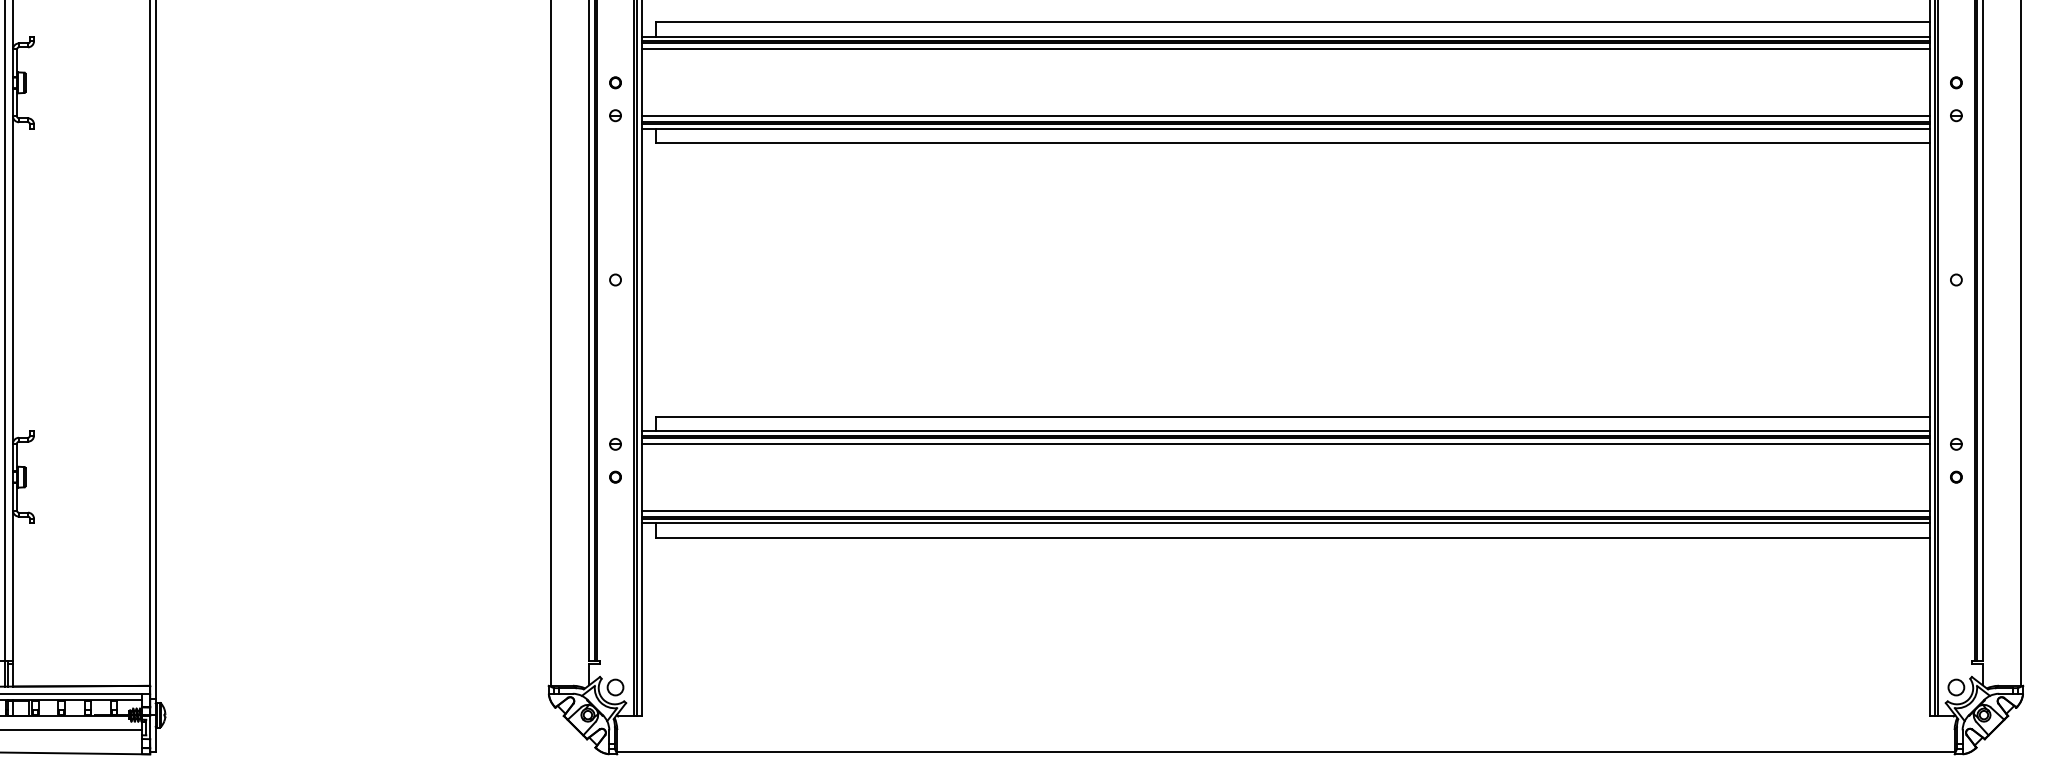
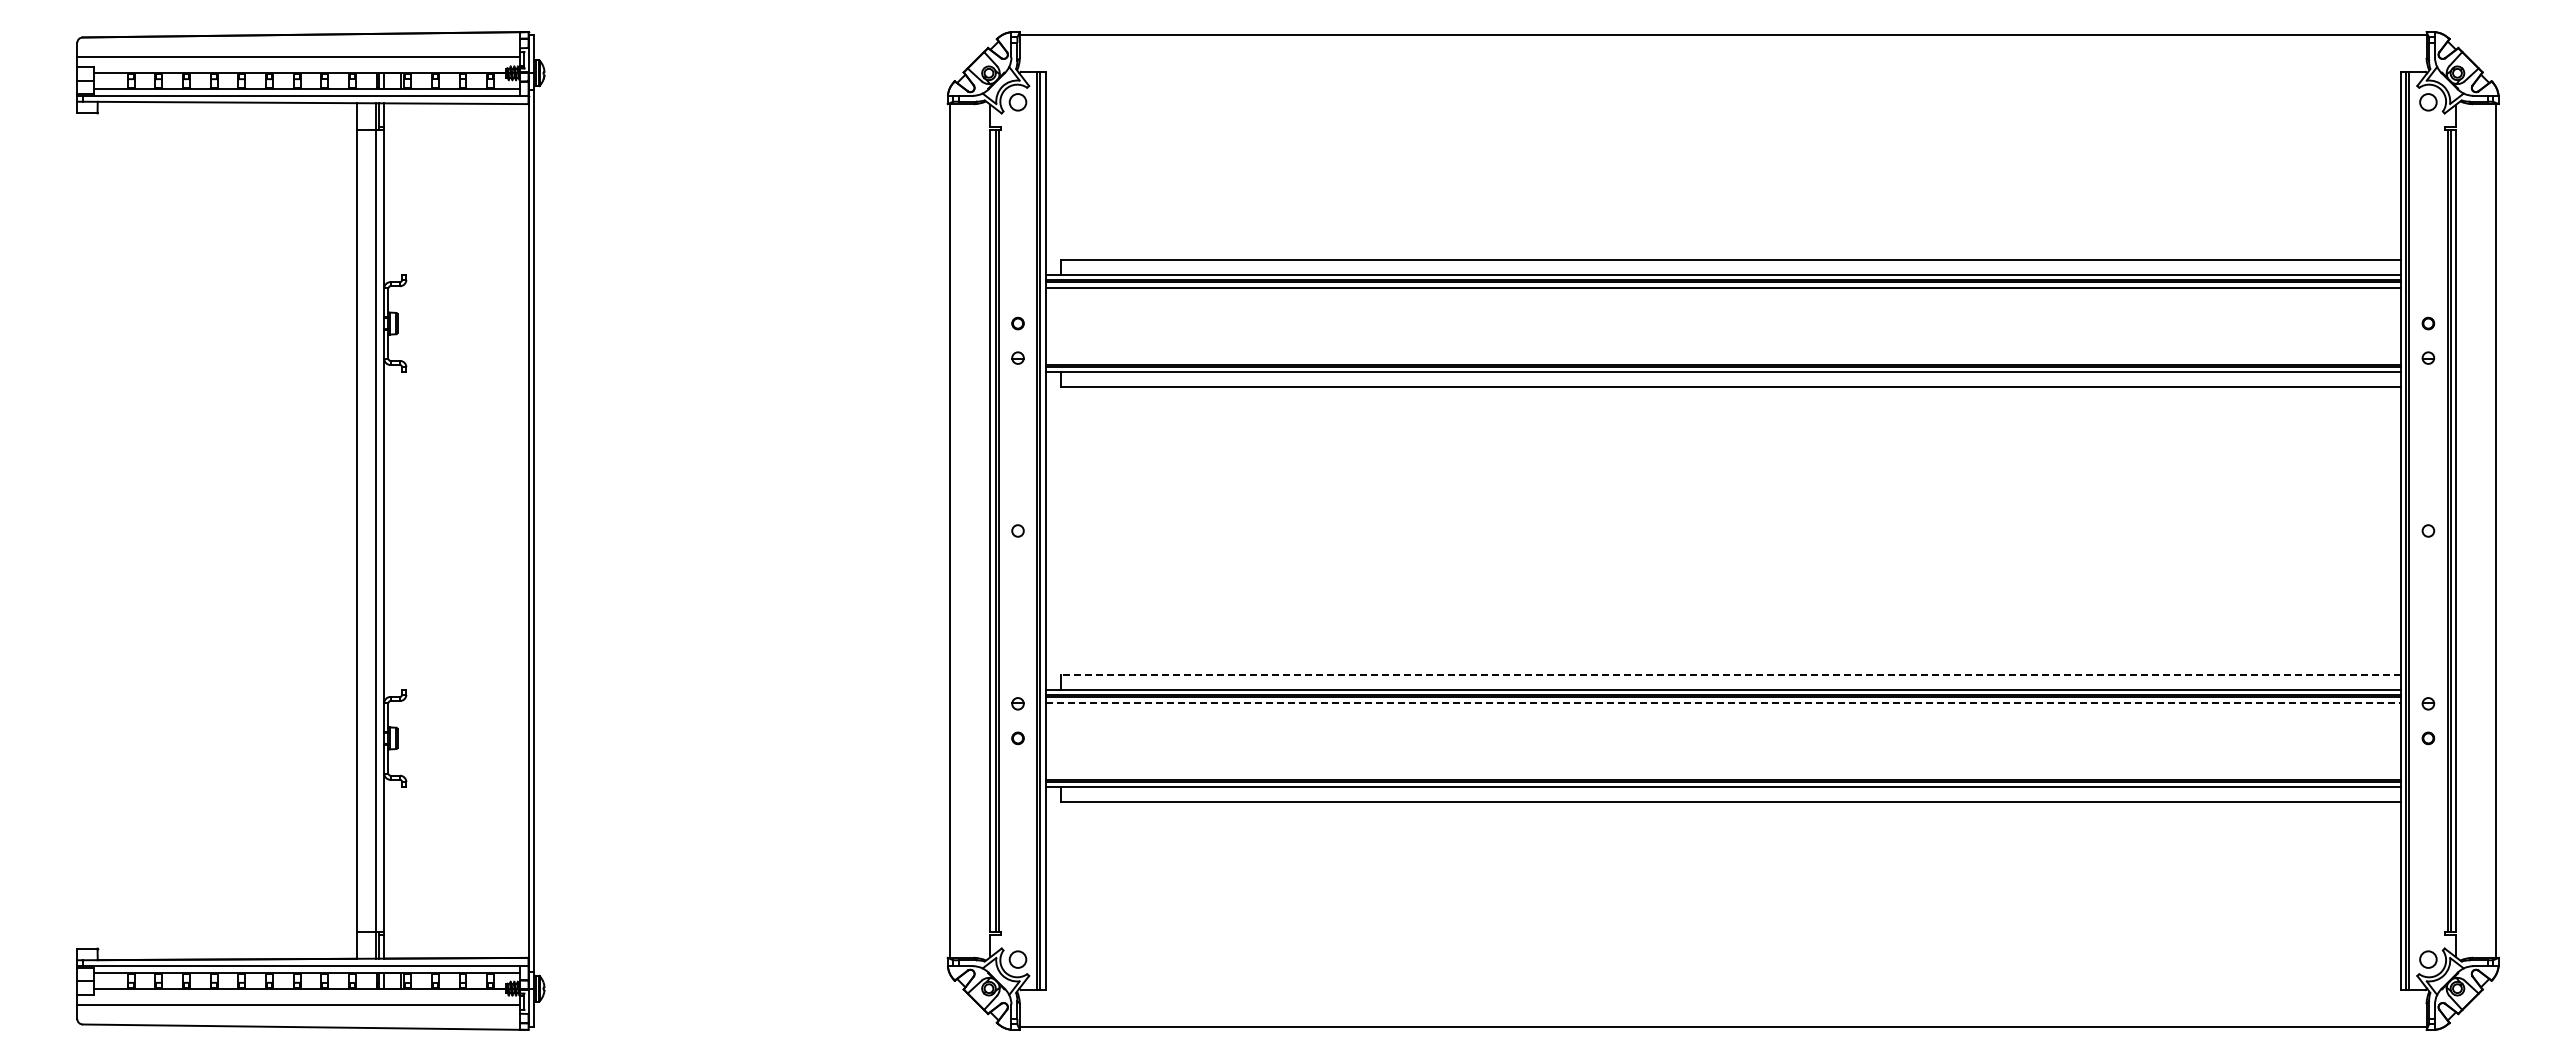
line: (1285, 116) -> (1722, 358), removed
line: (1292, 416) -> (1730, 674), solid -> dashed
line: (1286, 444) -> (1723, 703), solid -> dashed
line: (1285, 510) -> (1722, 773), removed

